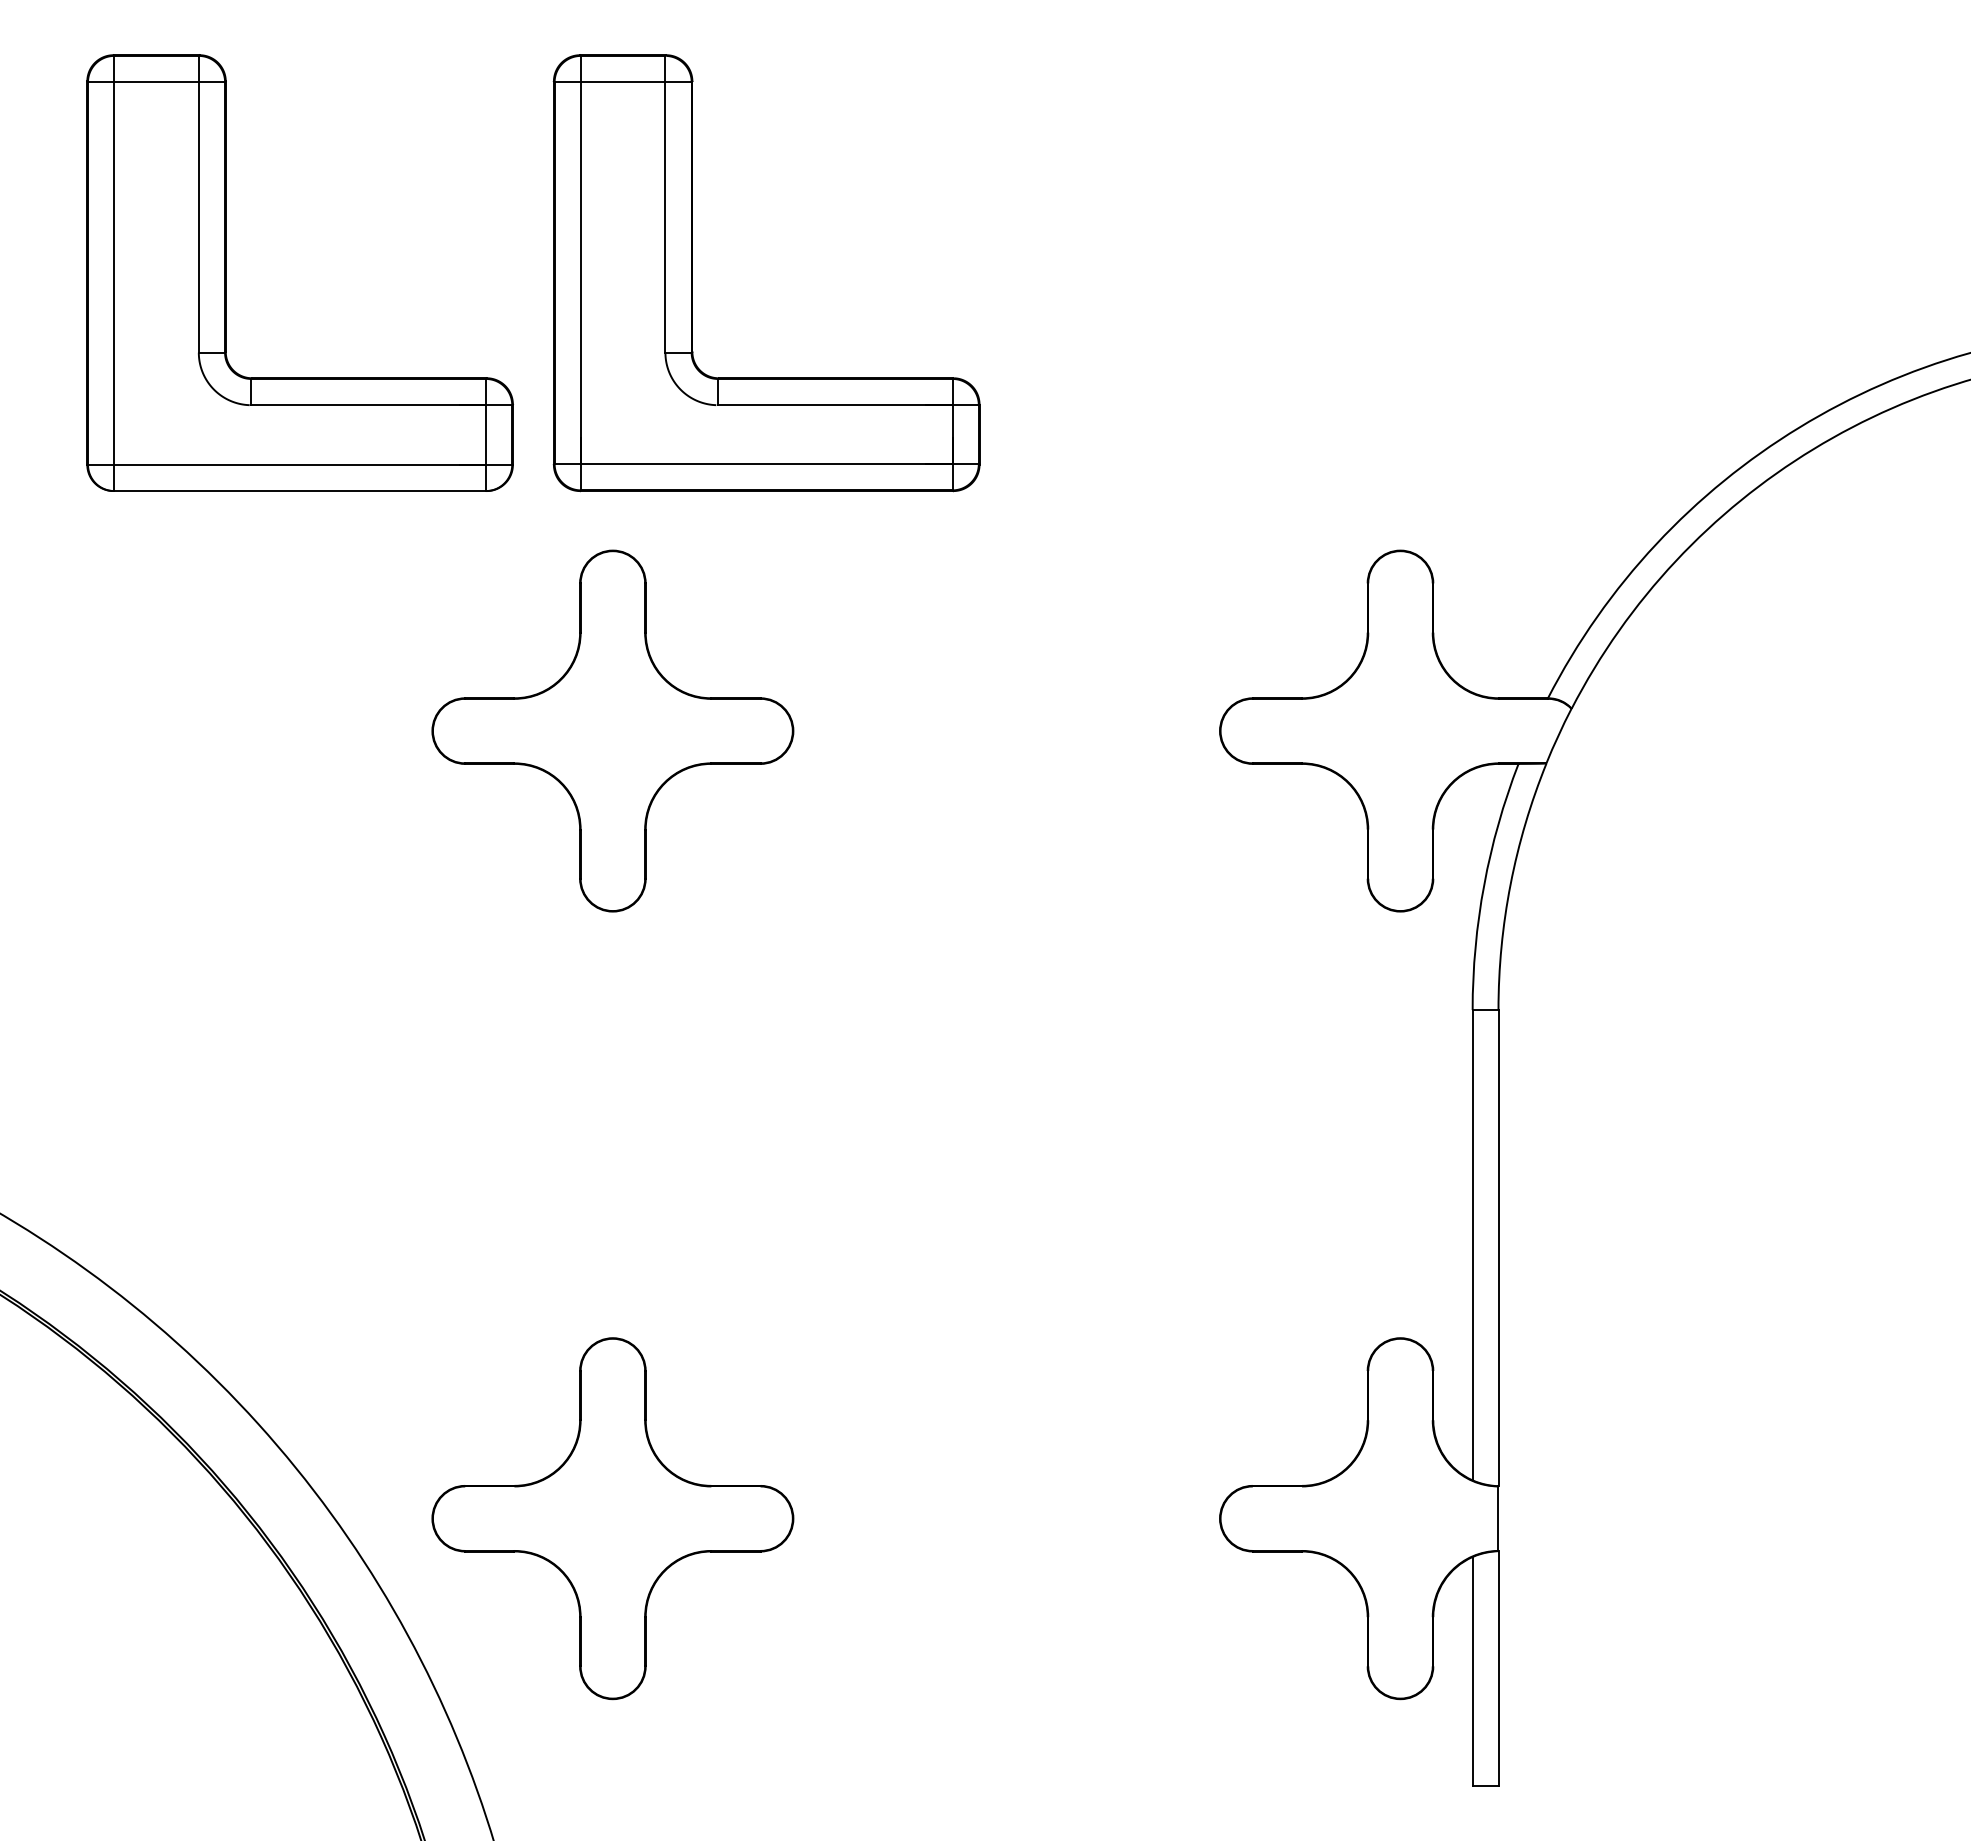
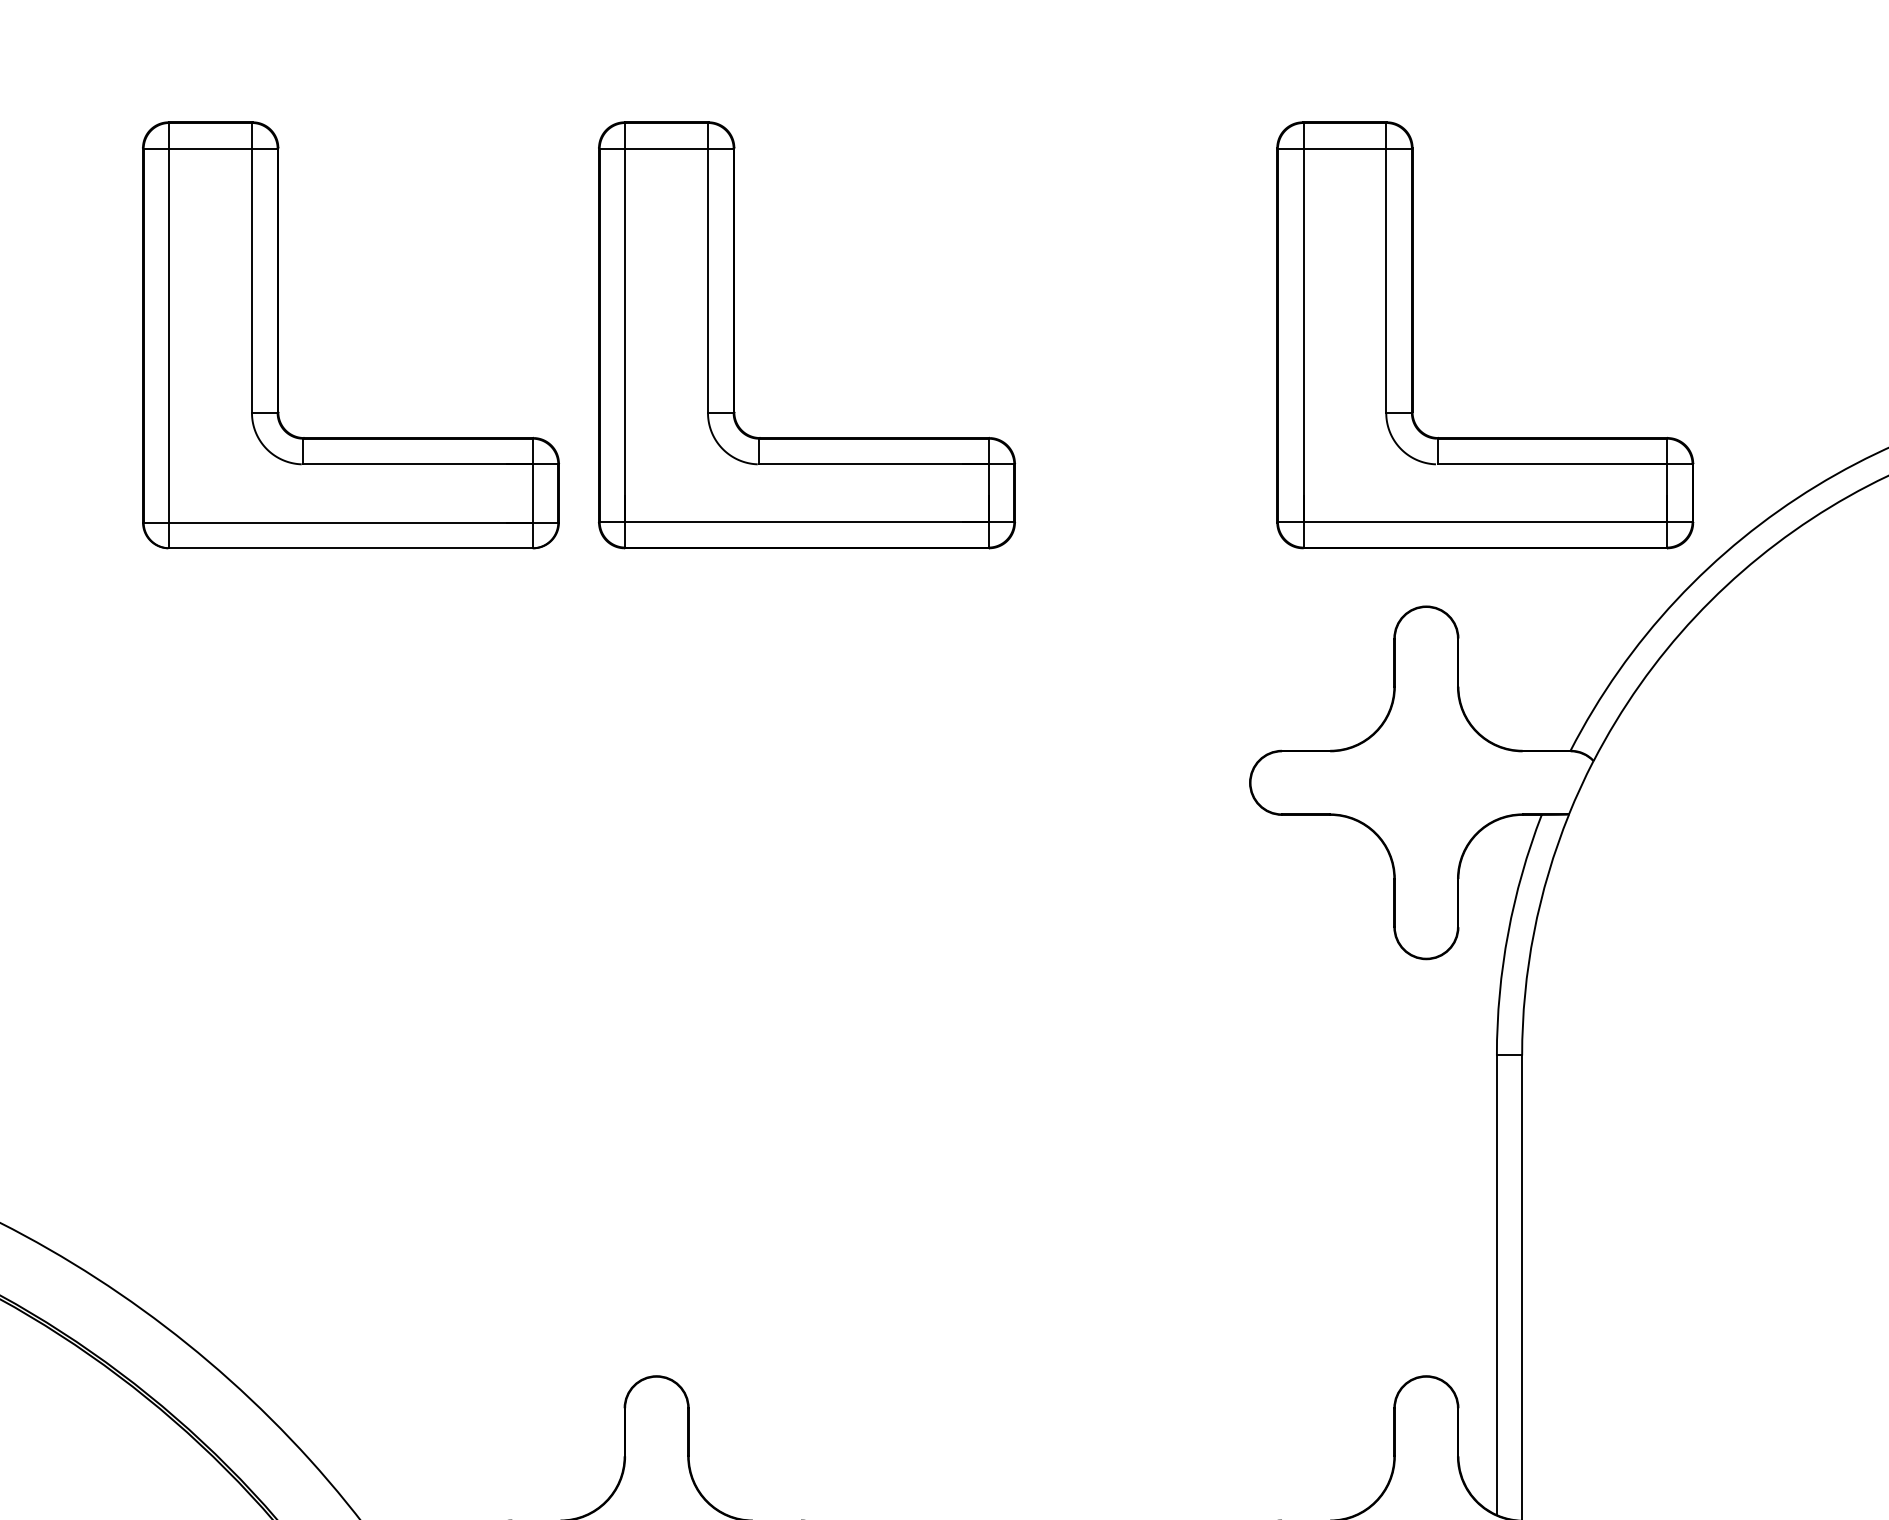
part: (1386, 273) -> (1412, 335), added
part: (612, 730) -> (656, 782), removed

